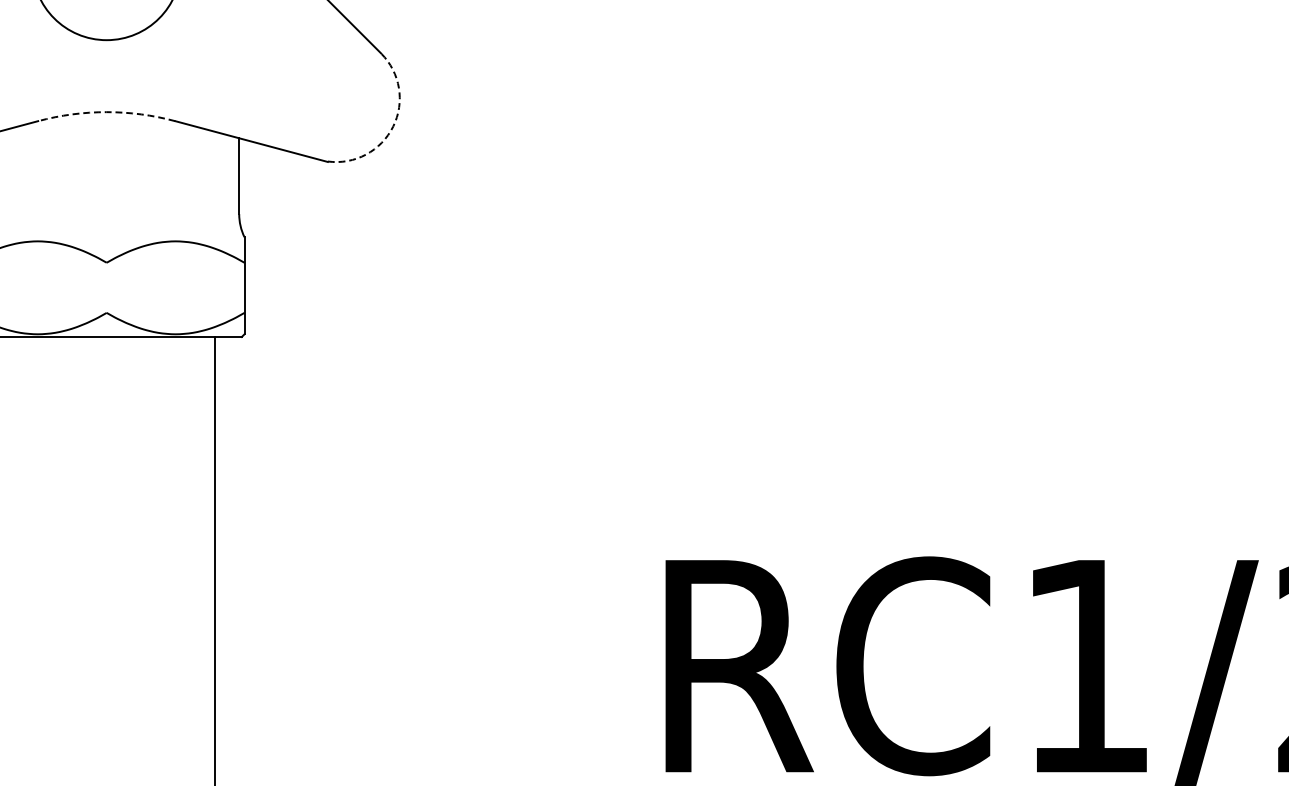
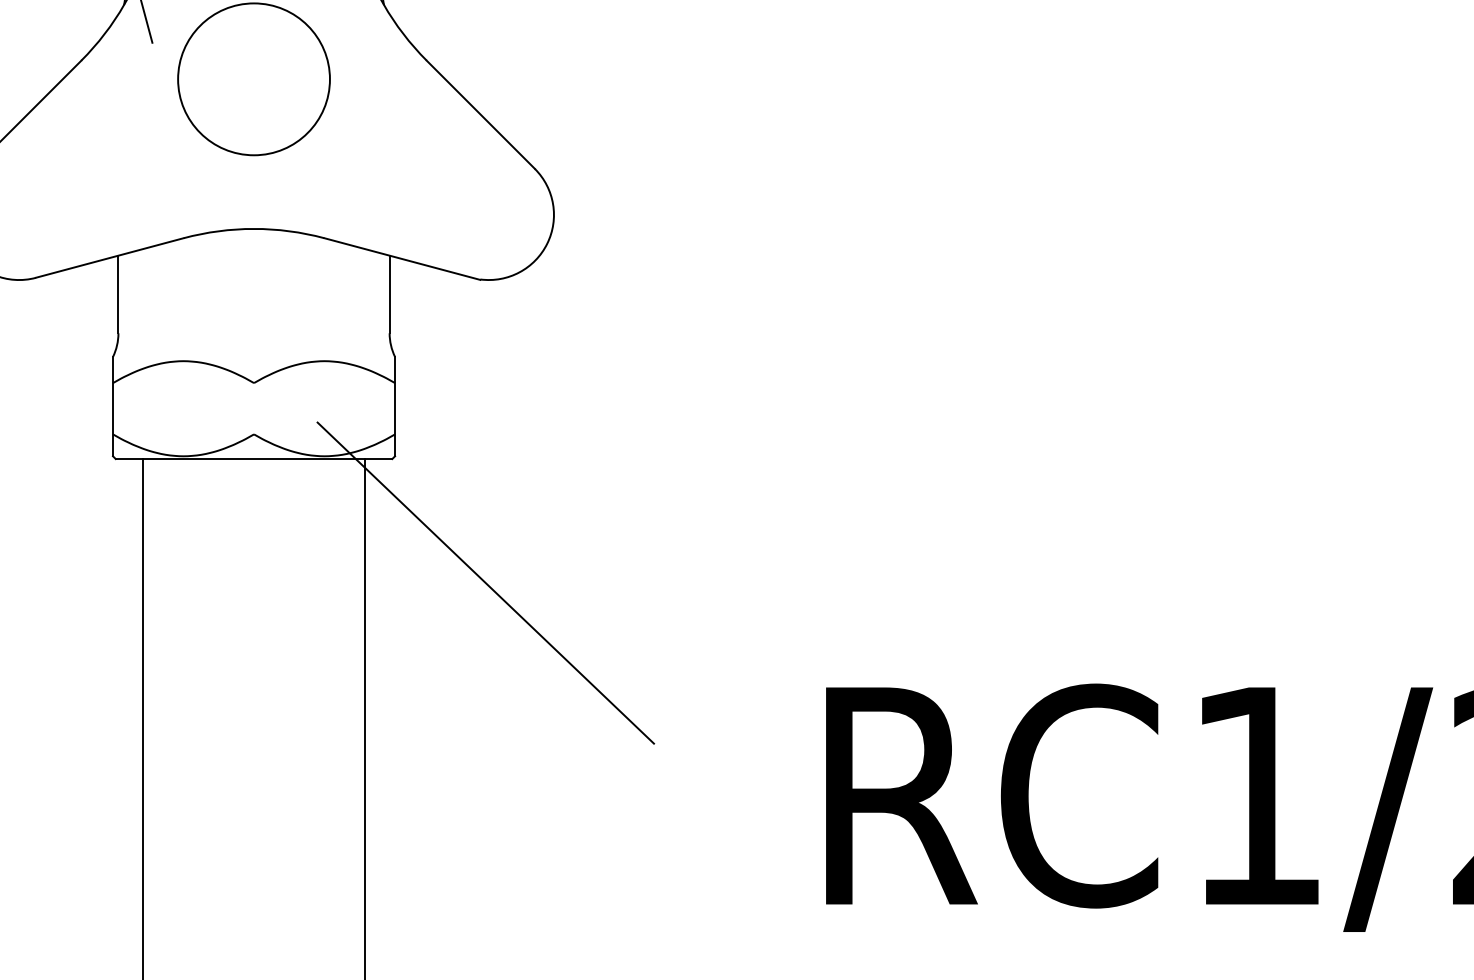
arc: (107, 111) -> (254, 228), dashed -> solid
arc: (393, 126) -> (547, 243), dashed -> solid
line: (332, 457) -> (485, 582), added

